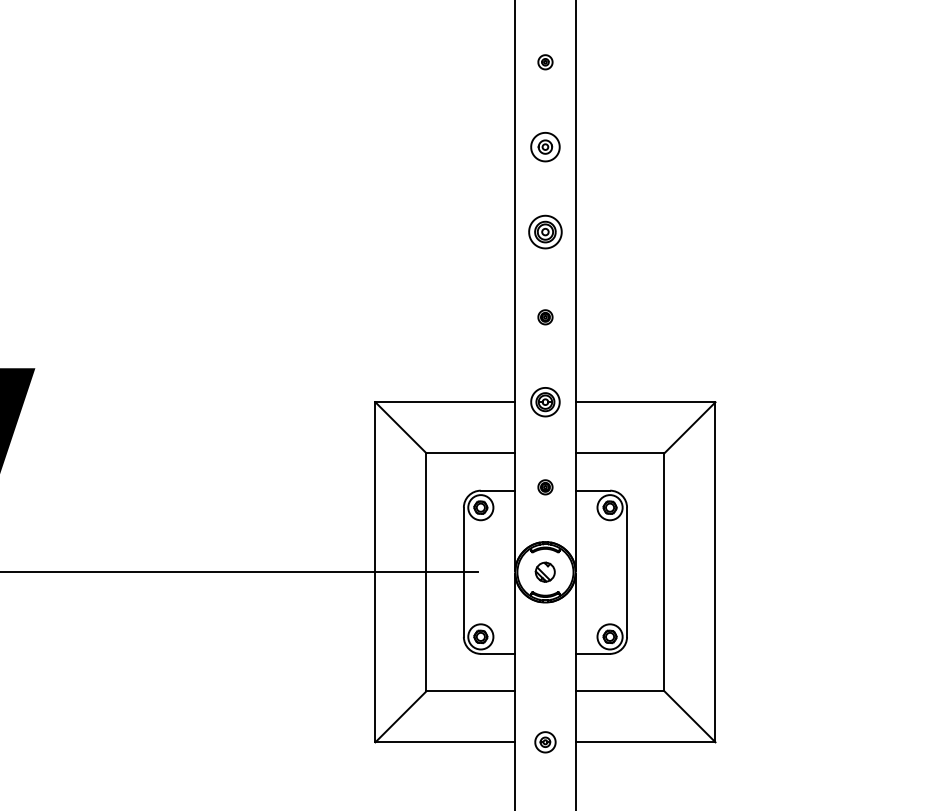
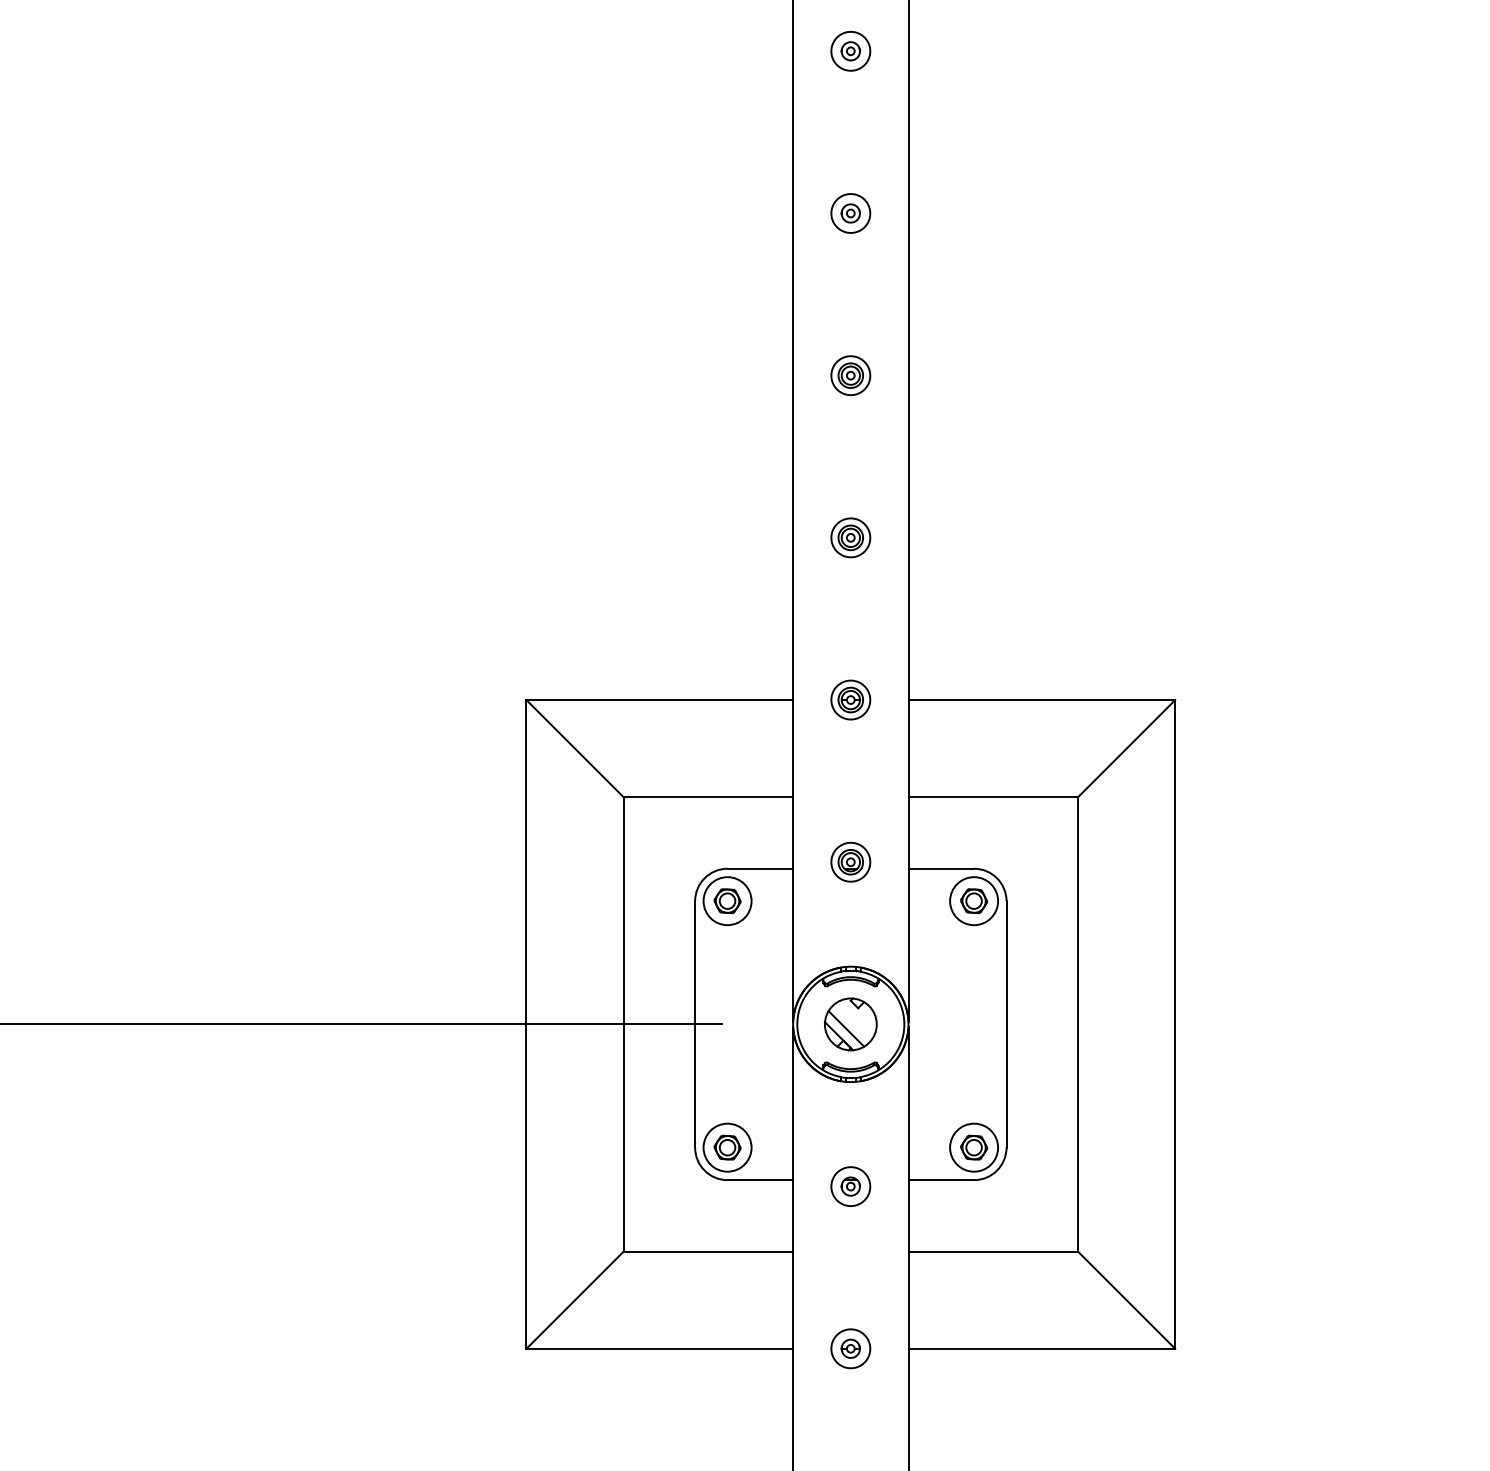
part: (545, 62) -> (850, 51), size x1.43
part: (545, 147) -> (850, 214), size x0.71
part: (545, 232) -> (850, 376), size x0.62
part: (545, 317) -> (850, 538), size x1.43
part: (545, 402) -> (850, 700), size x0.71
part: (545, 487) -> (850, 862), size x1.43
part: (544, 571) -> (848, 1022), size x1.43
part: (545, 657) -> (850, 1186), added

